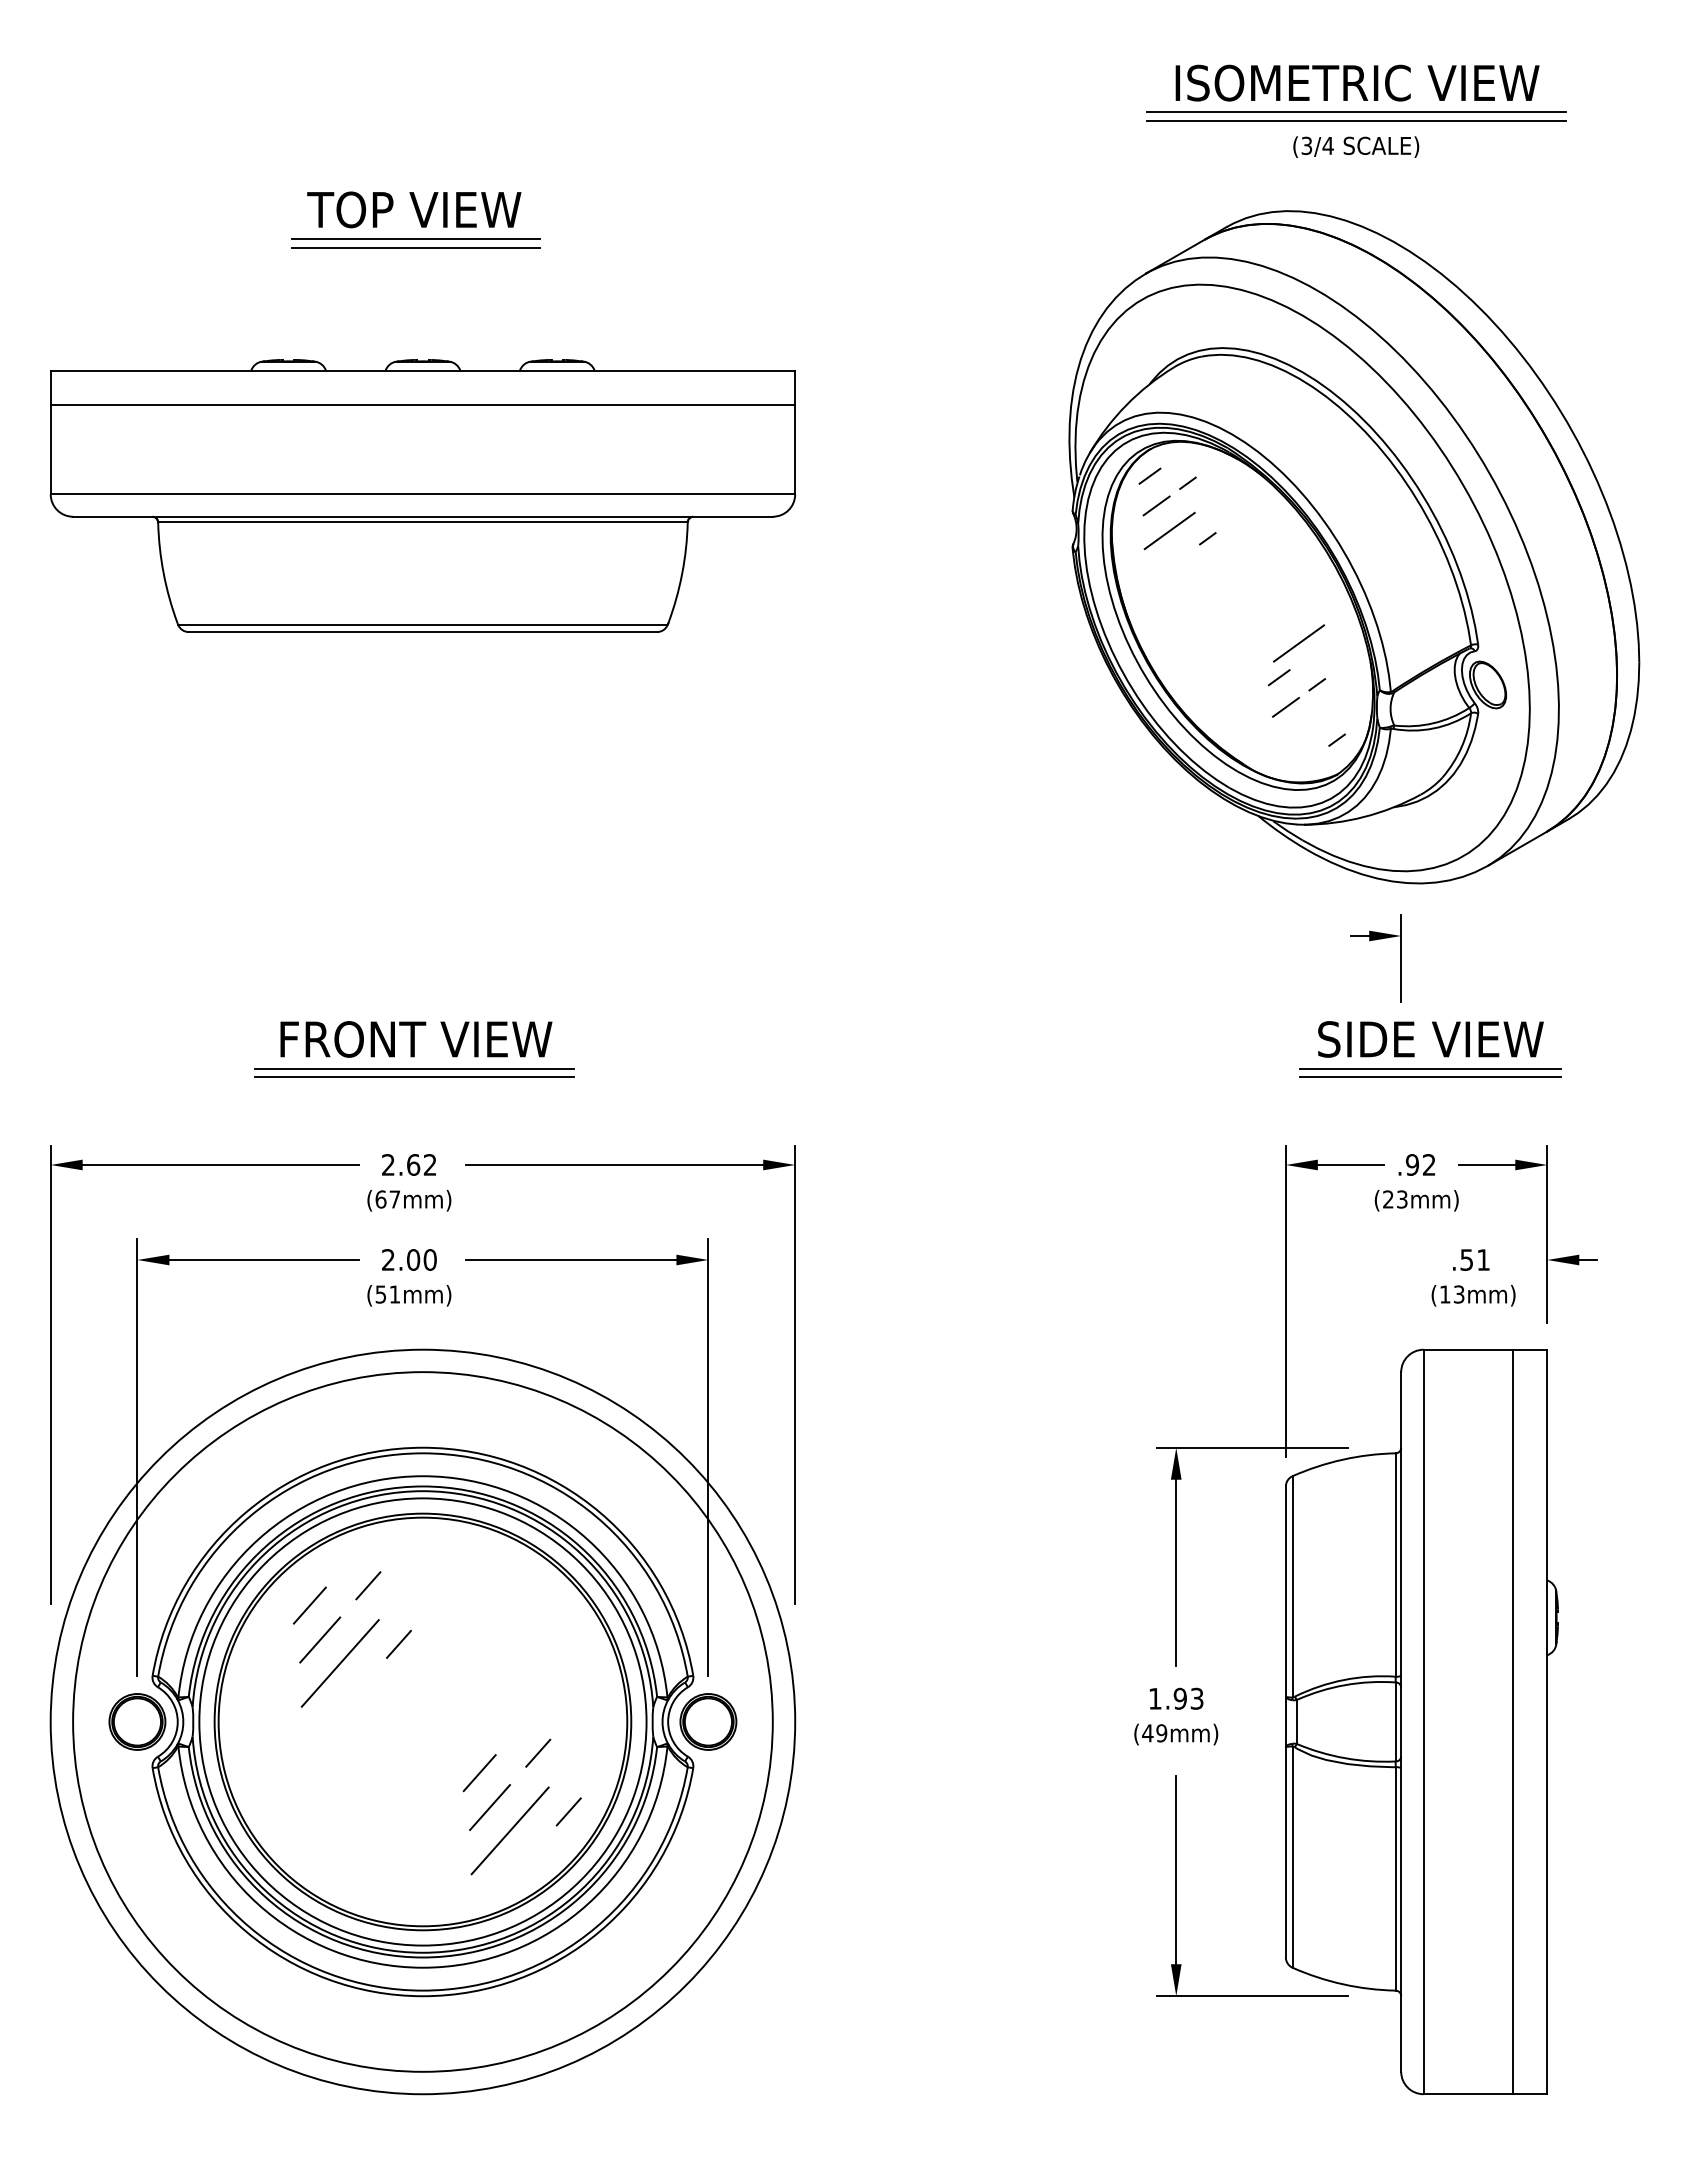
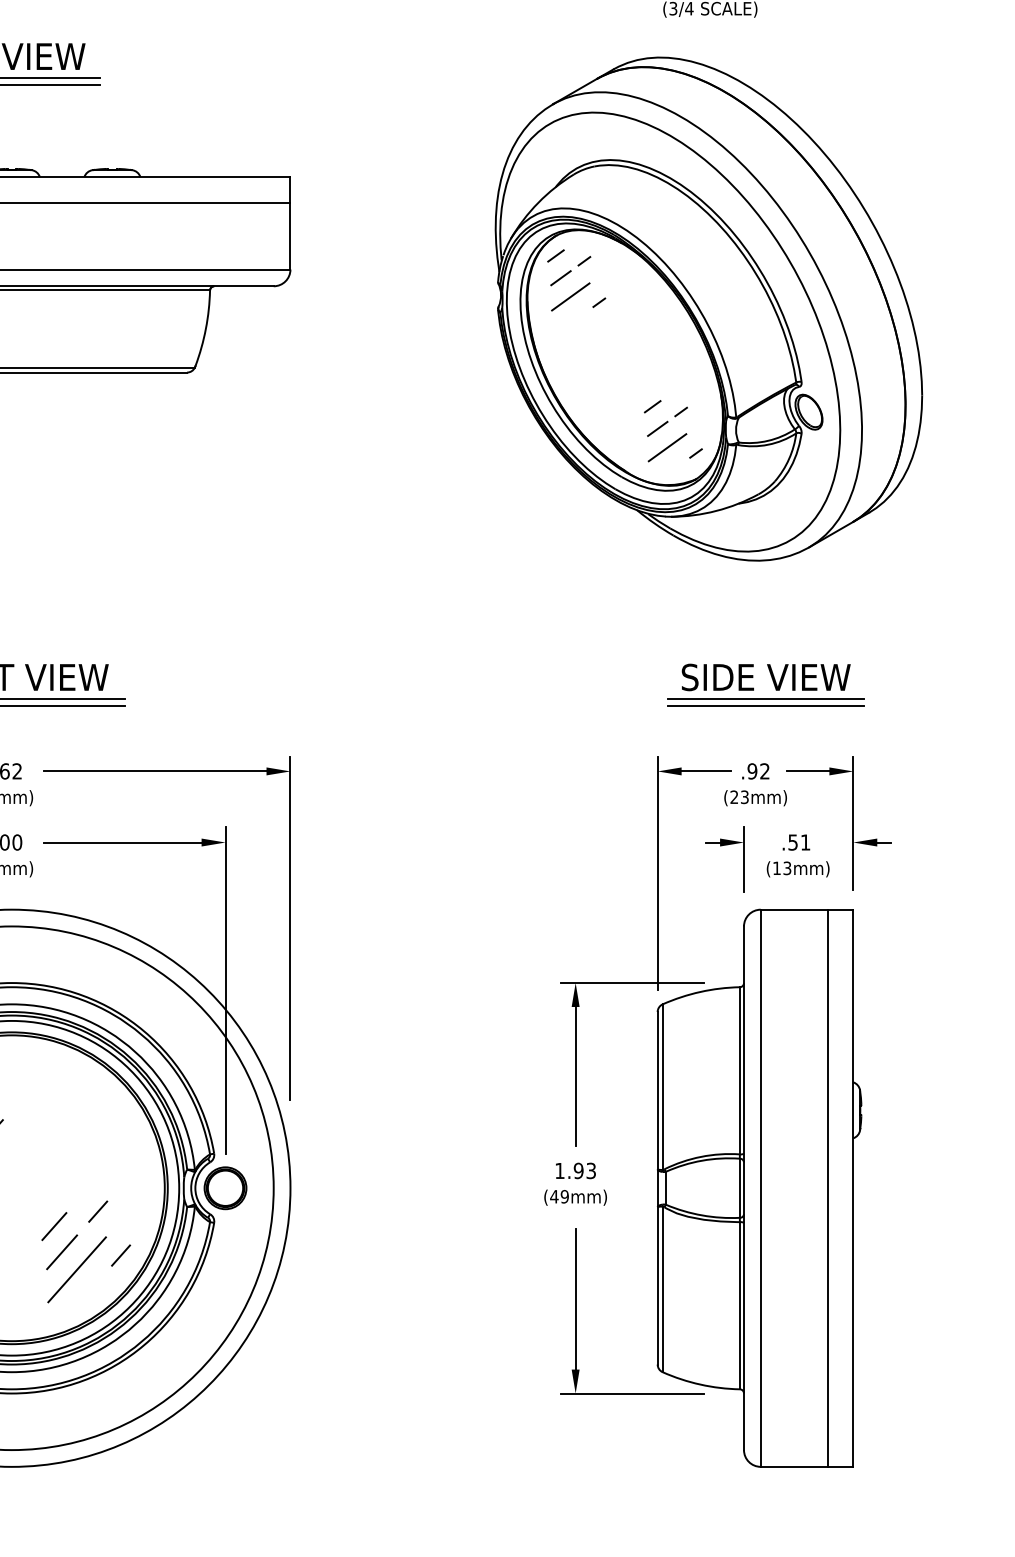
line: (1299, 643) -> (667, 447), moved
part: (1370, 941) -> (721, 846), moved

